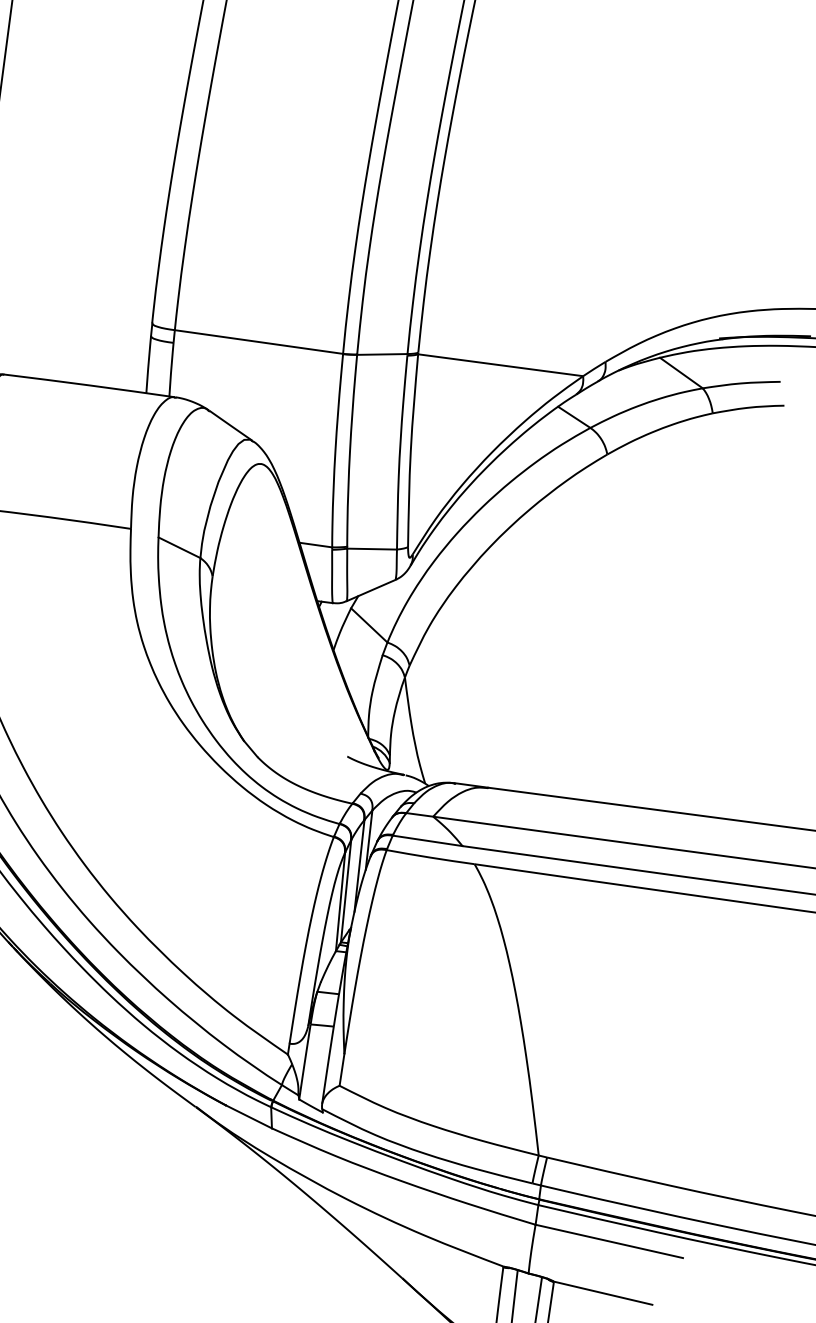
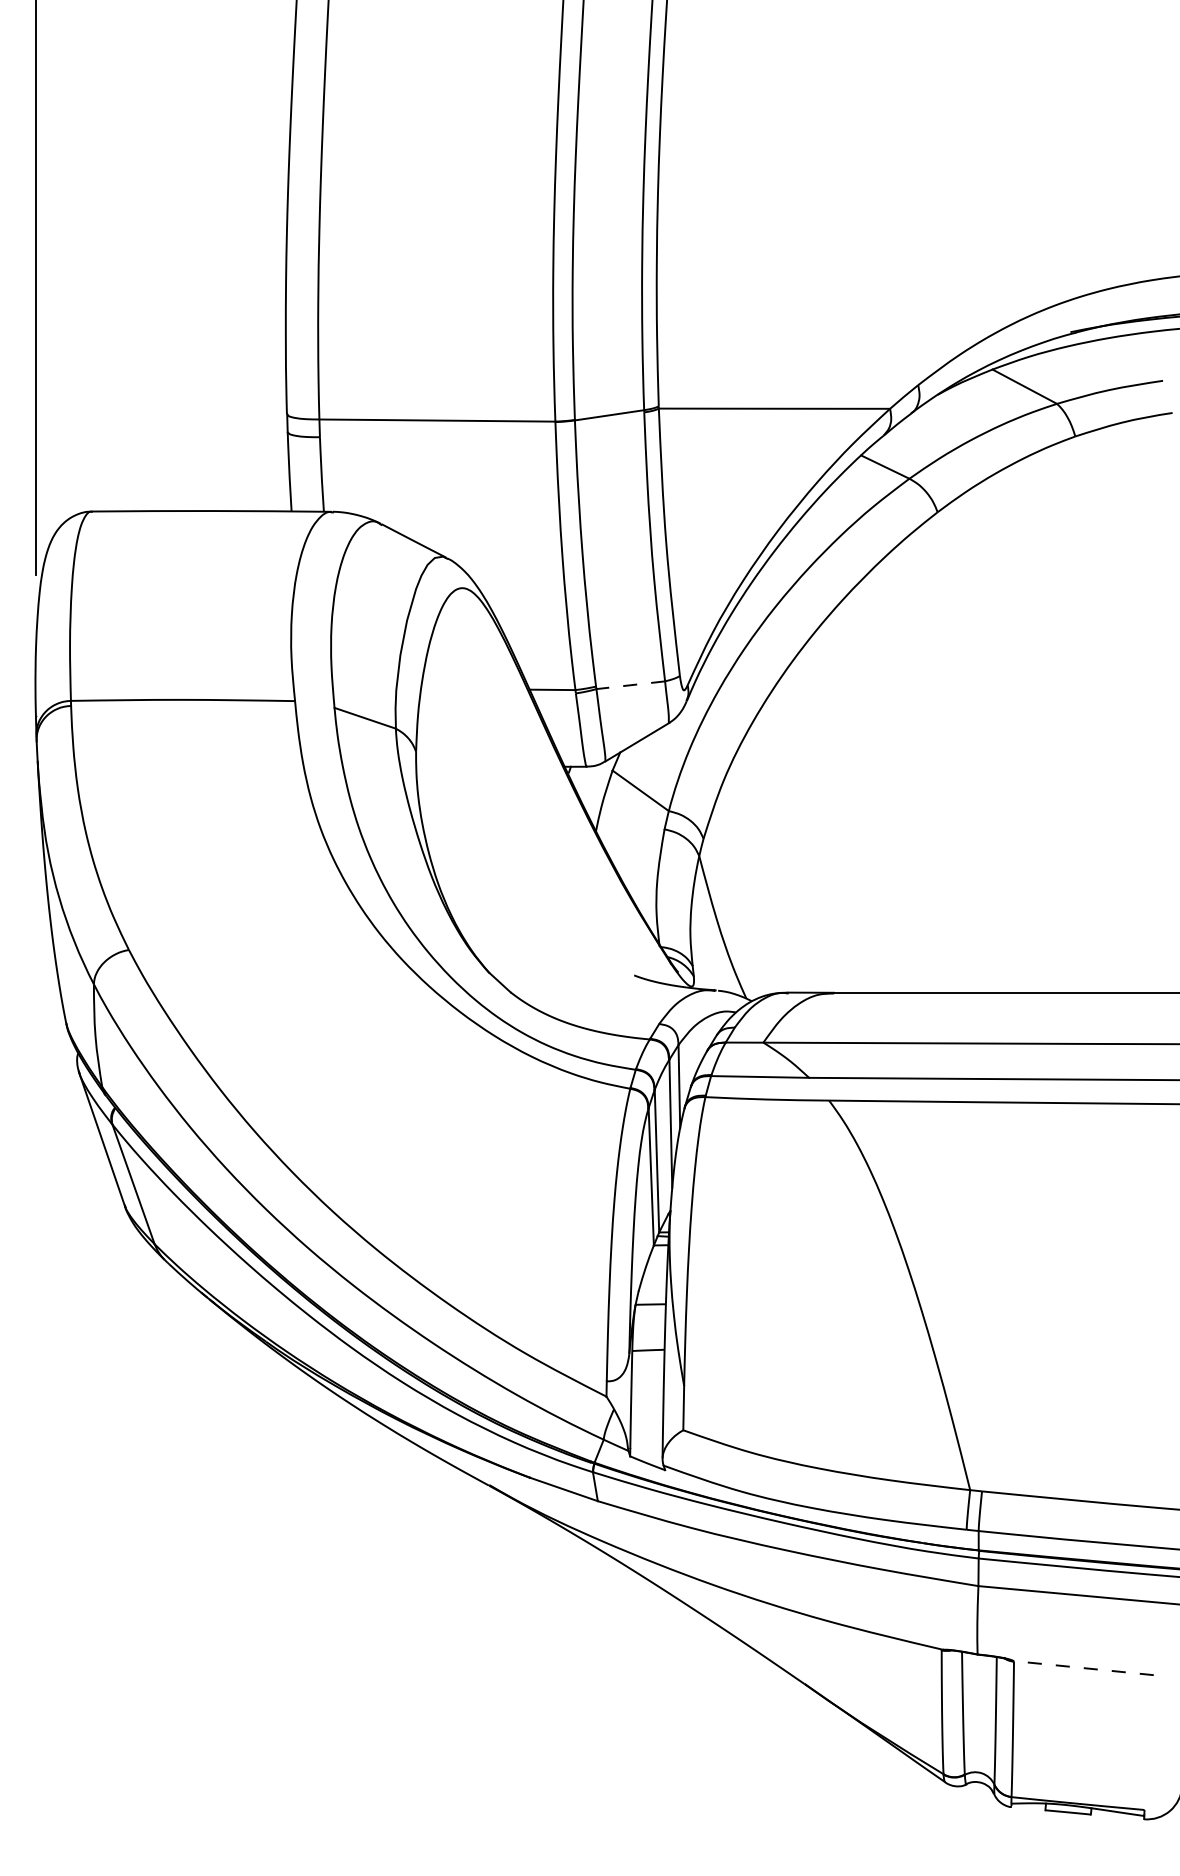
line: (371, 549) -> (630, 685), solid -> dashed
line: (602, 1293) -> (1083, 1668), solid -> dashed

